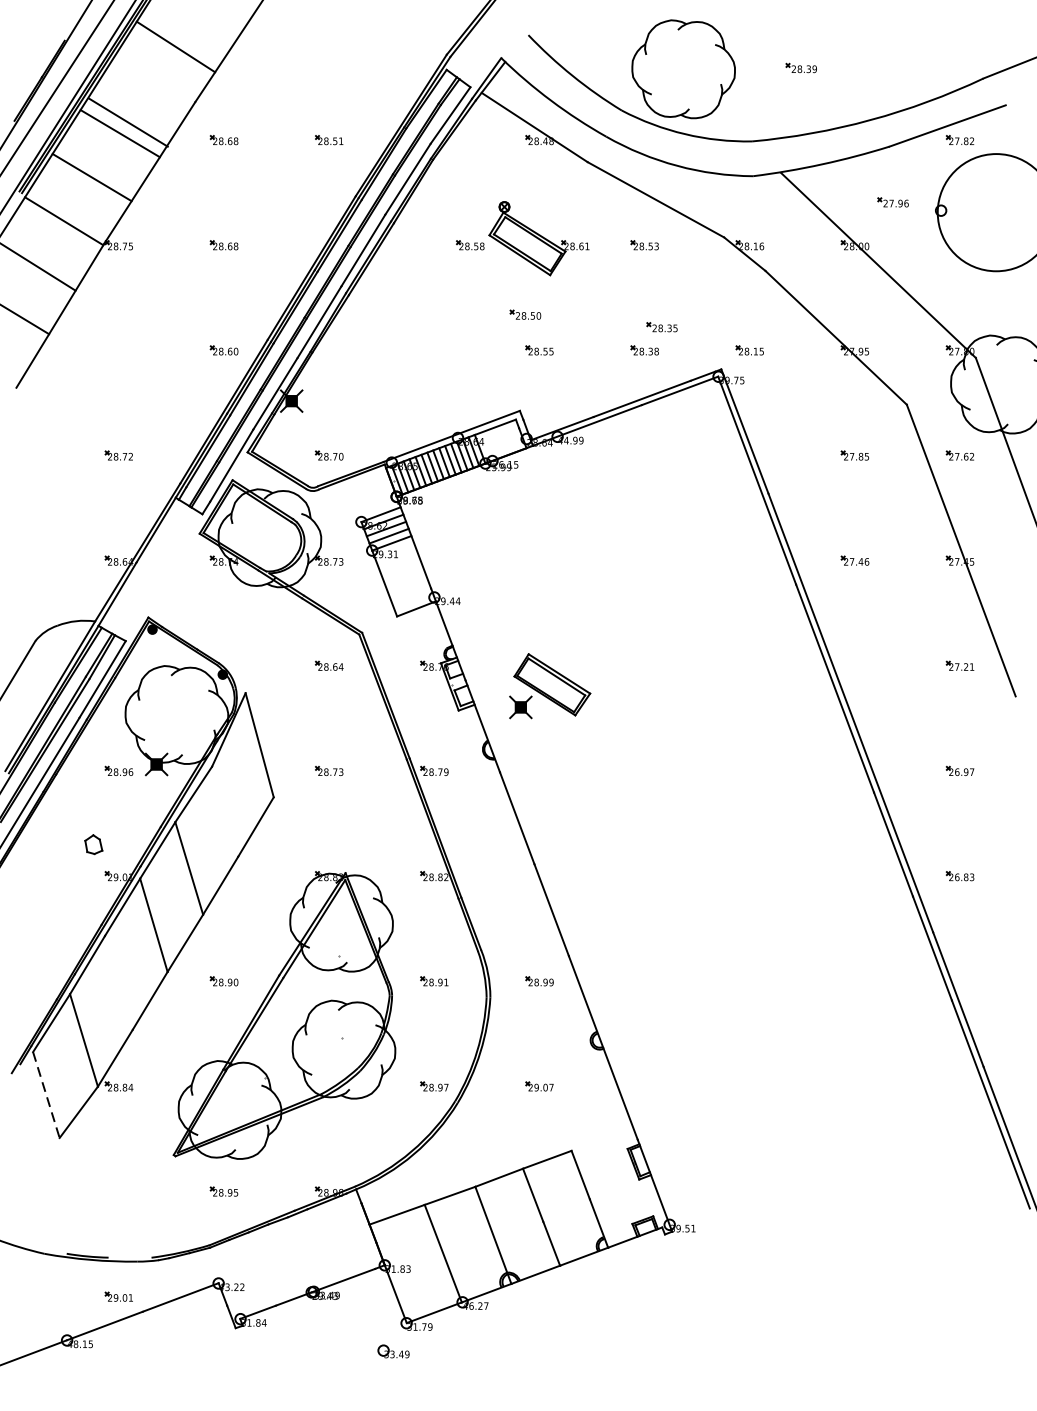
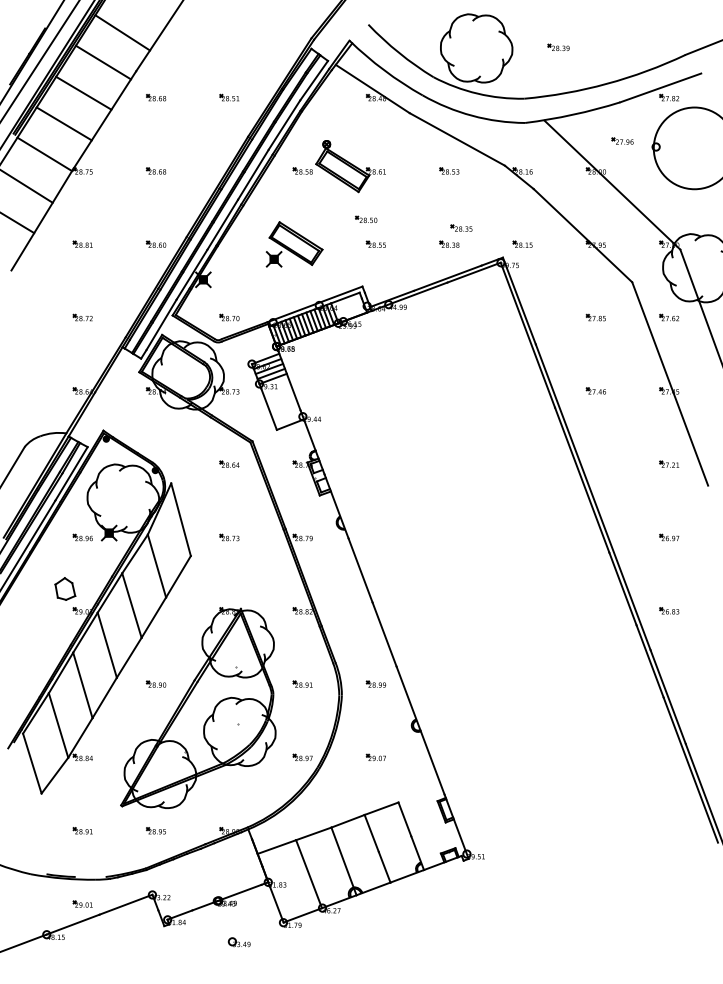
line: (128, 122) -> (103, 62), moved
part: (521, 238) -> (338, 166), moved
part: (118, 349) -> (82, 243), added
part: (550, 686) -> (294, 244), moved
line: (224, 810) -> (156, 565), added
part: (93, 843) -> (65, 588), size x1.67
line: (118, 983) -> (82, 685), added
line: (46, 1096) -> (32, 764), dashed -> solid
part: (118, 1191) -> (82, 830), added
part: (392, 1351) -> (238, 942), moved

